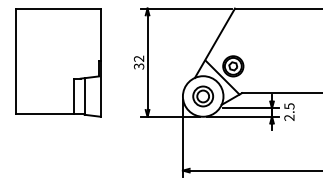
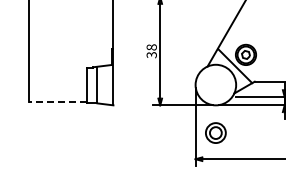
text: (139, 58) -> (152, 47), 32 -> 38
part: (203, 96) -> (216, 133), moved
line: (45, 113) -> (58, 102), solid -> dashed

